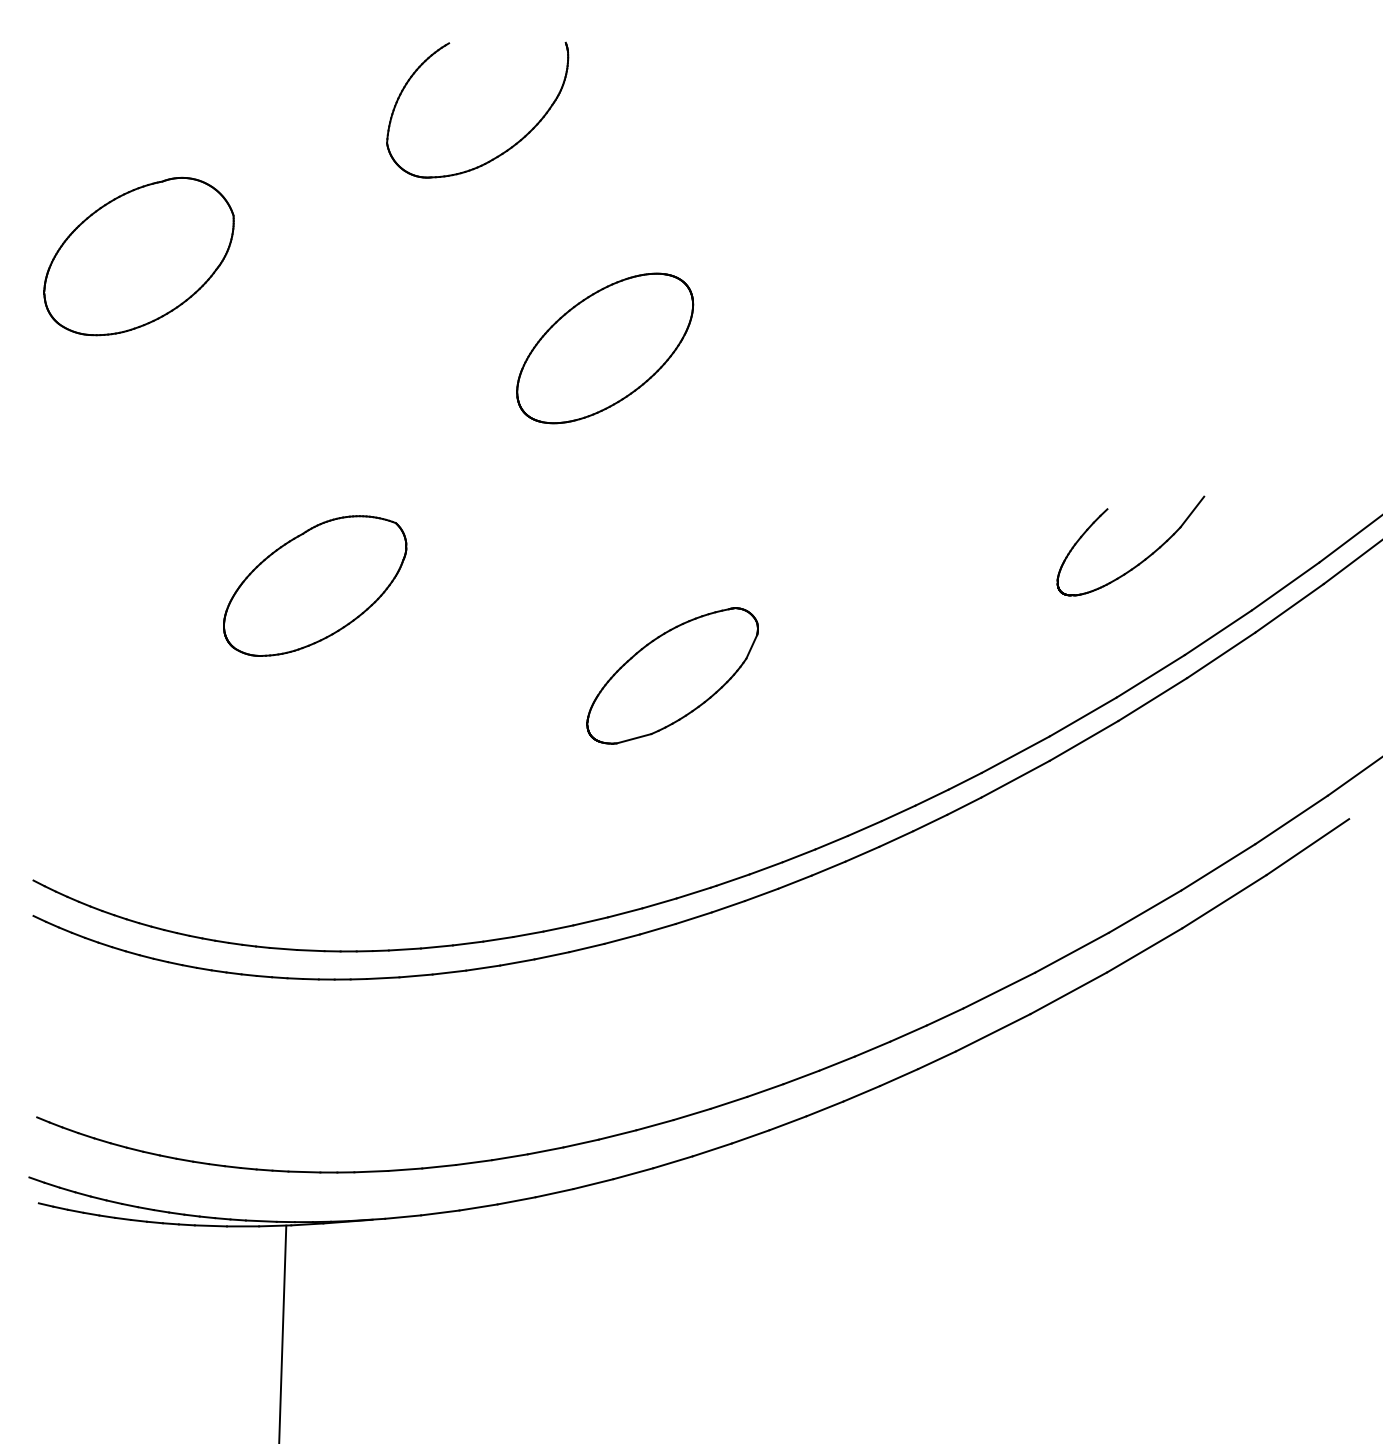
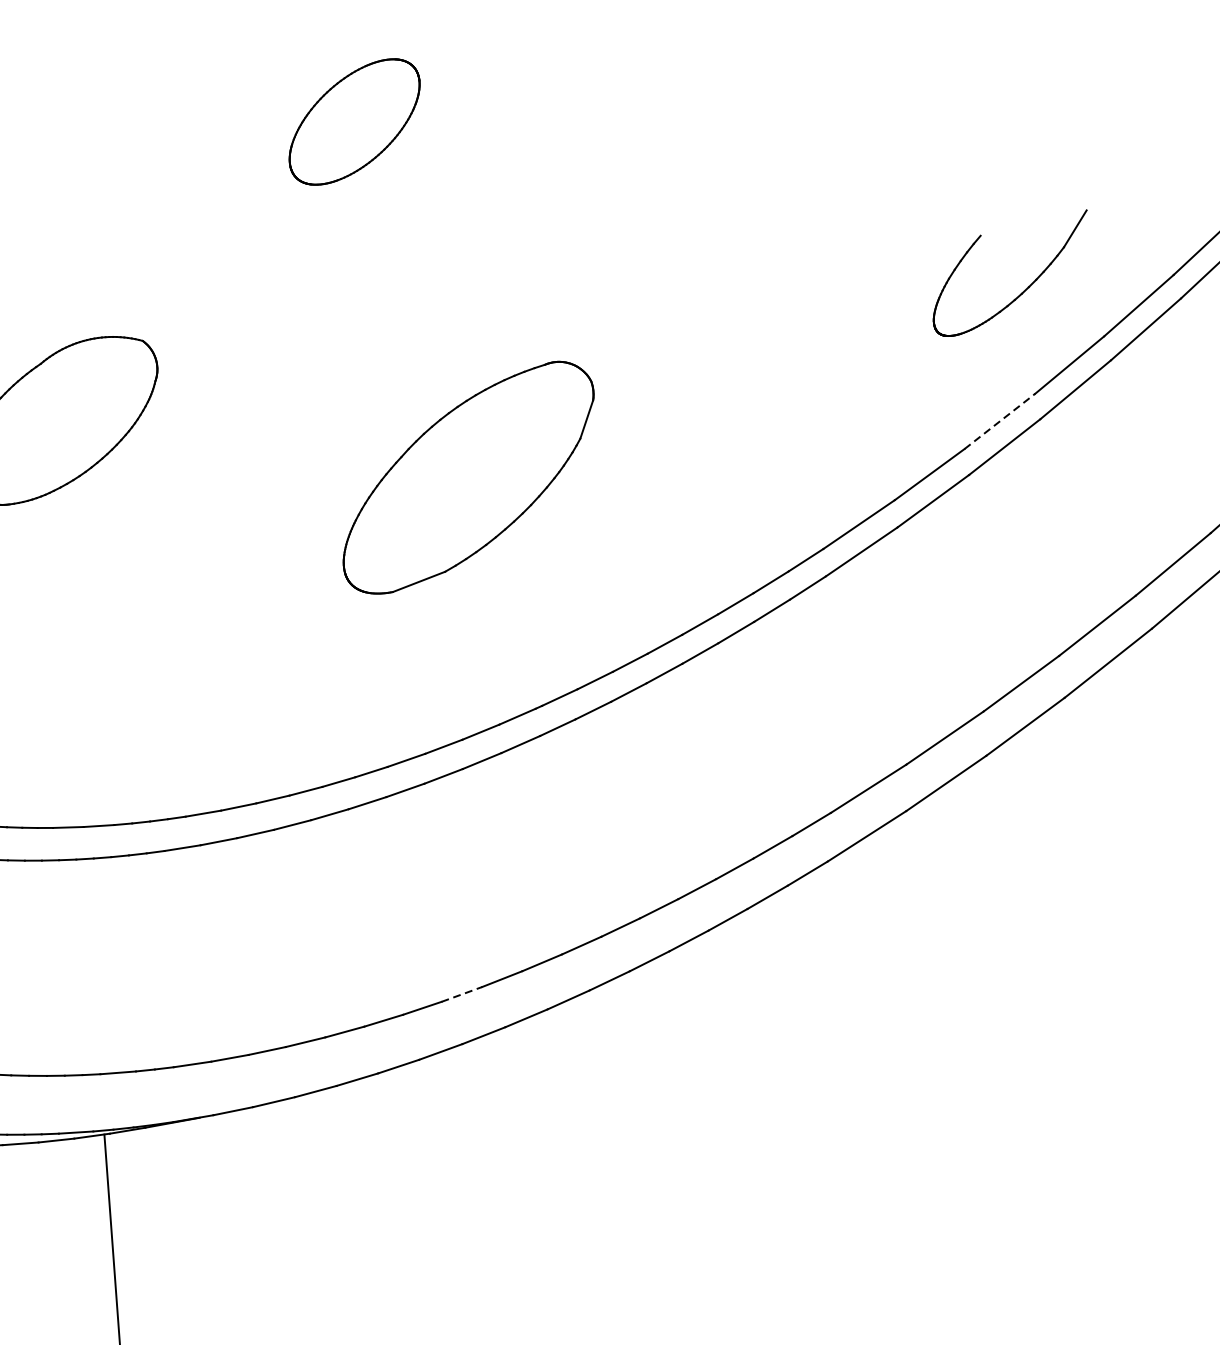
part: (605, 348) -> (354, 122), size x0.7
part: (1144, 558) -> (1027, 286), moved
part: (672, 675) -> (468, 477), size x1.4
line: (1151, 676) -> (1000, 421), solid -> dashed
line: (618, 1134) -> (462, 993), solid -> dashed

